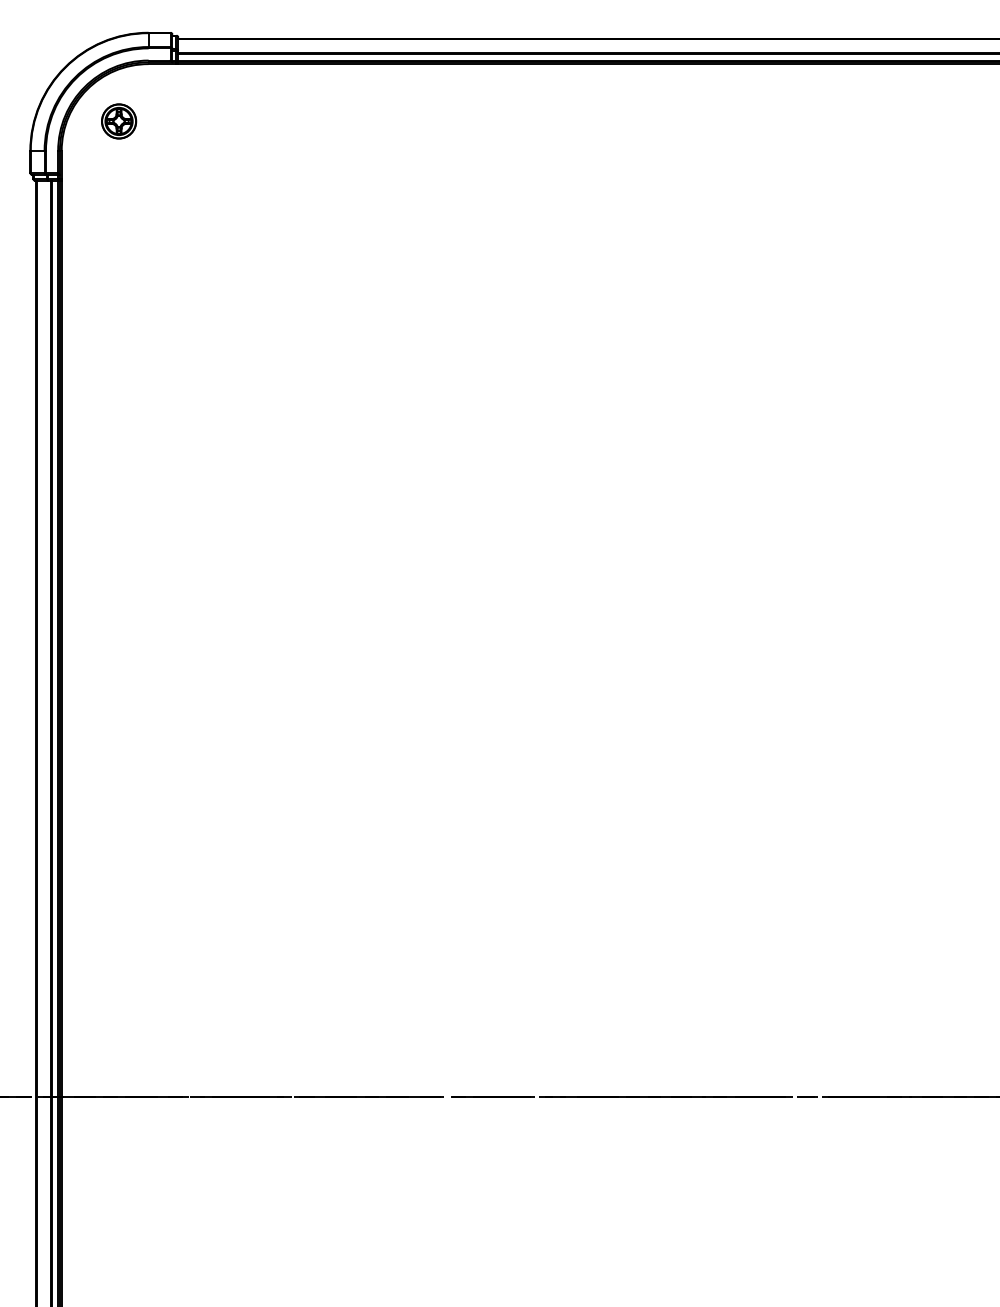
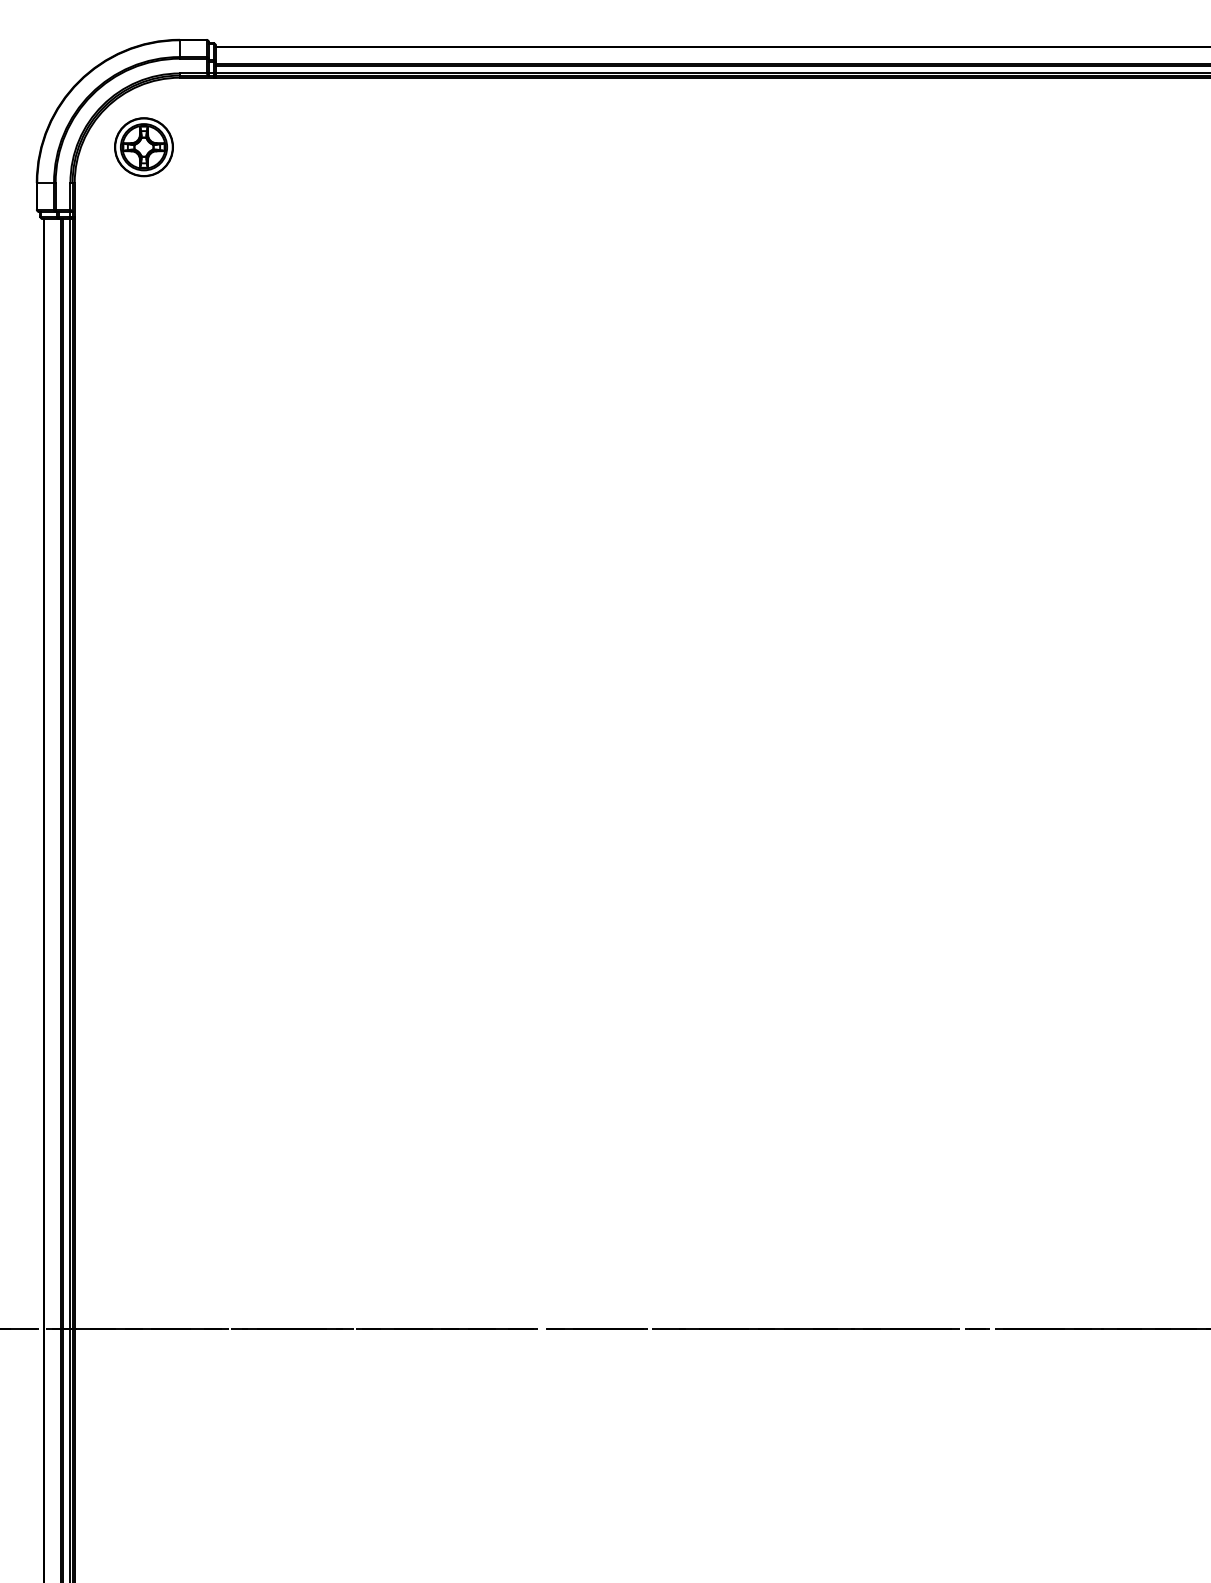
part: (119, 121) -> (144, 147), size x1.4

